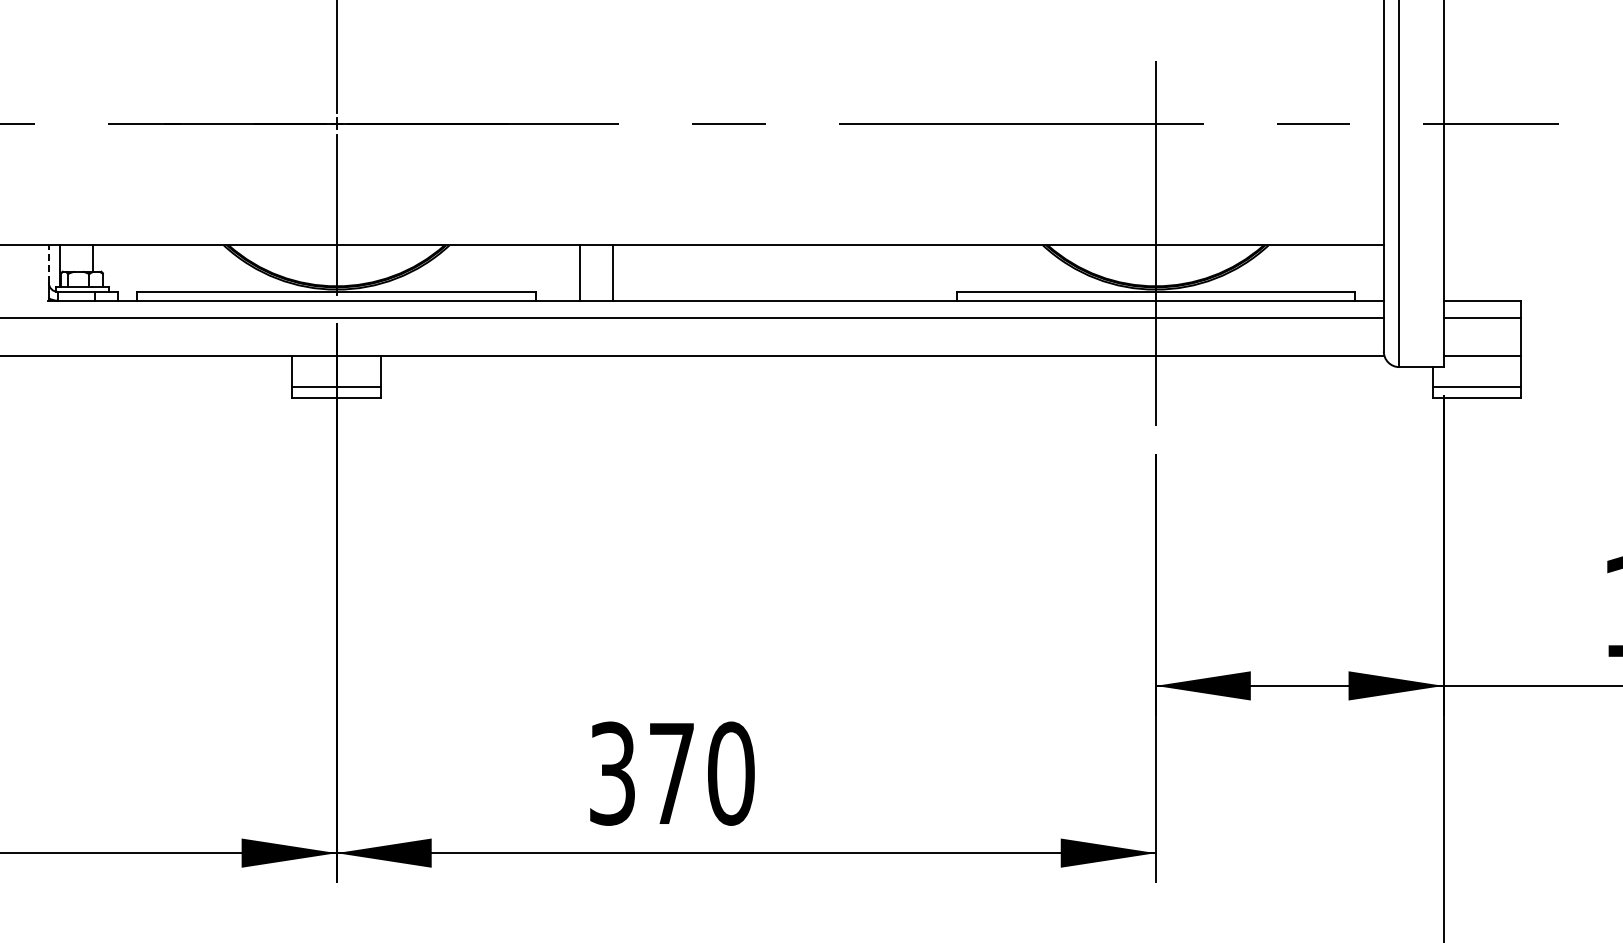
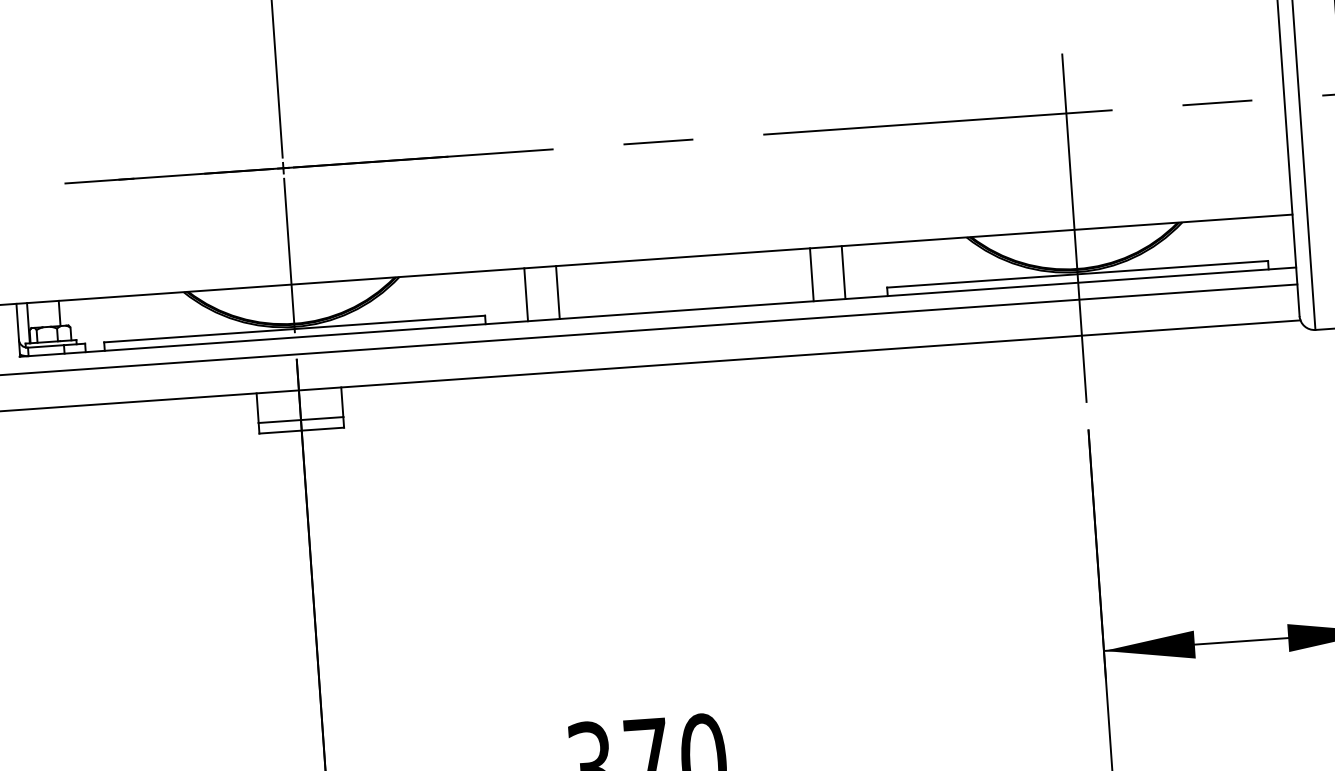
line: (48, 264) -> (17, 322), dashed -> solid
line: (879, 272) -> (812, 274), added
line: (912, 272) -> (843, 272), added

